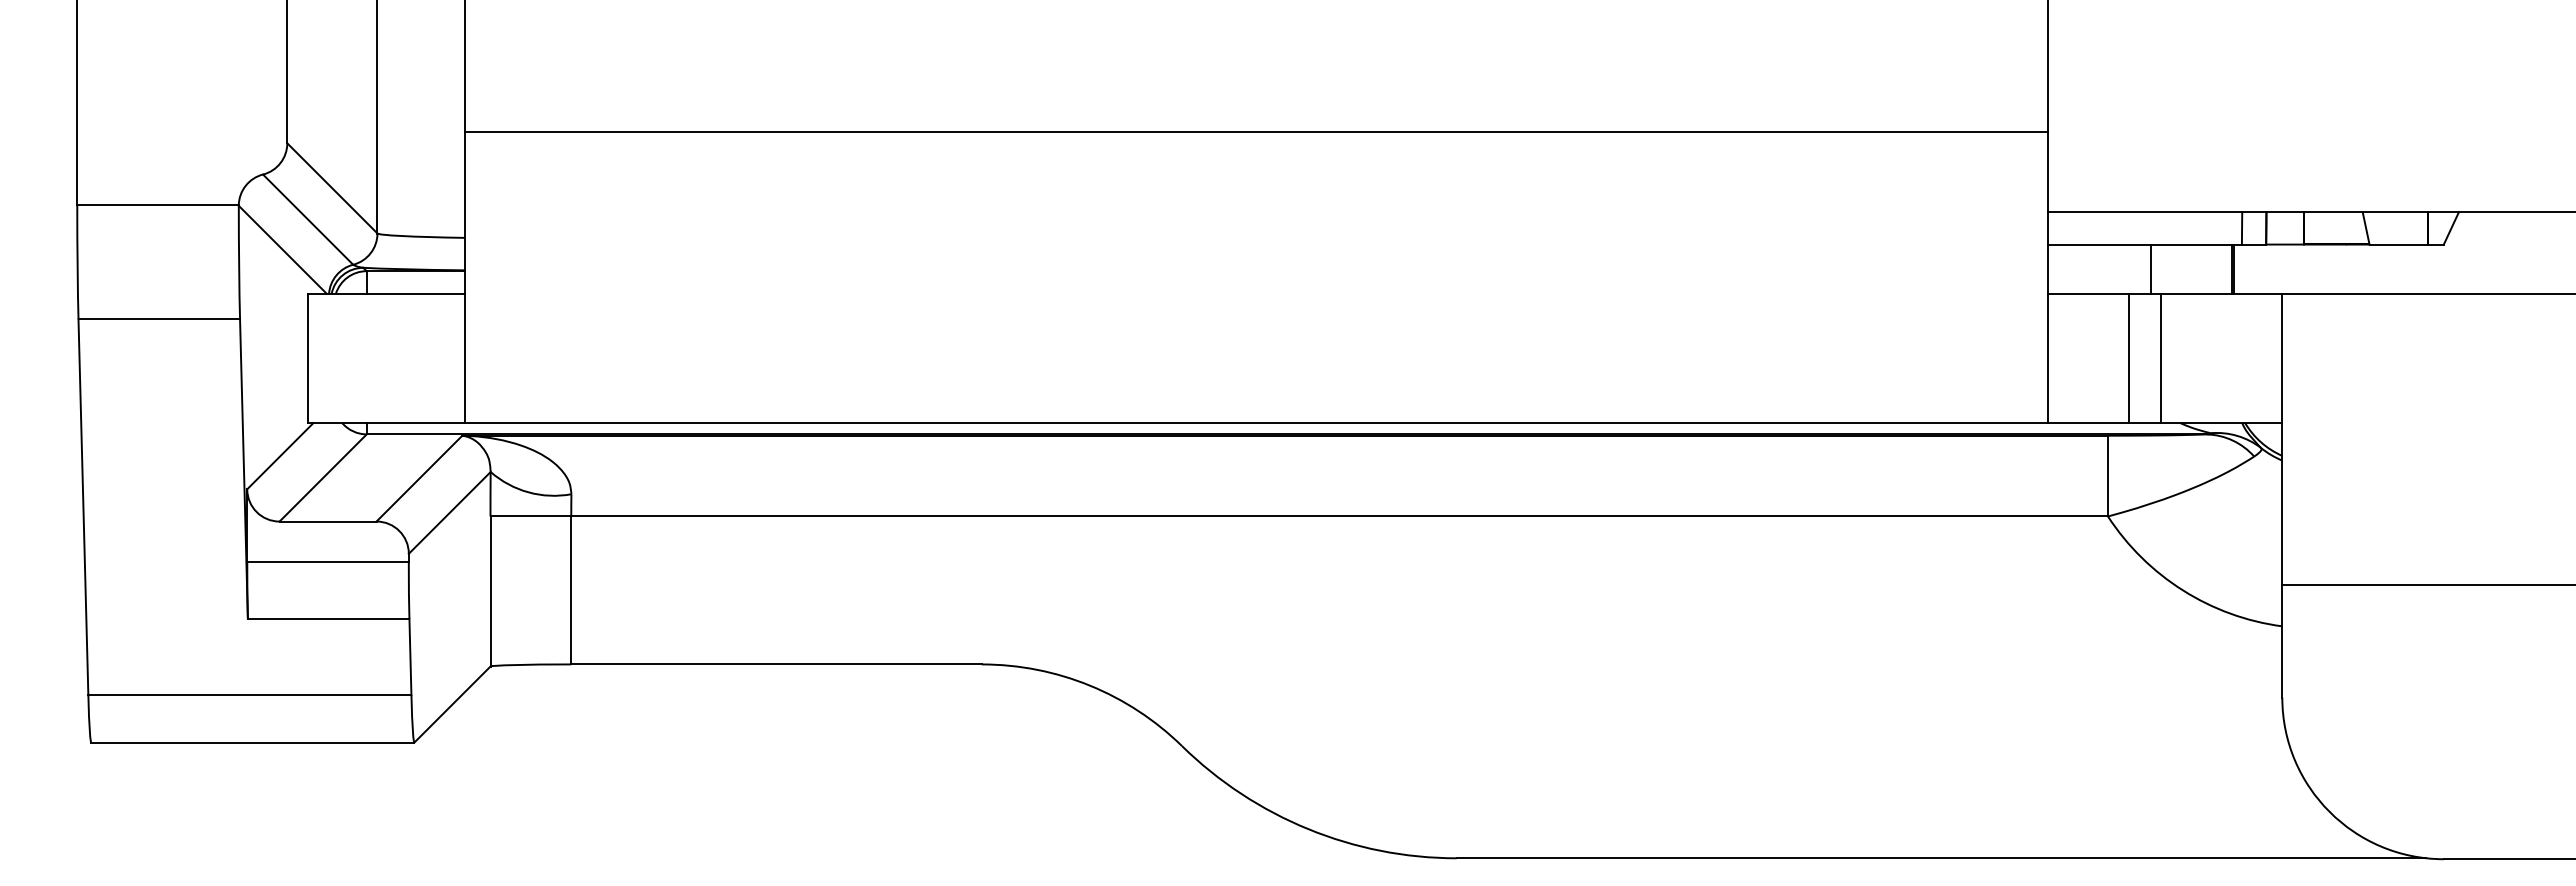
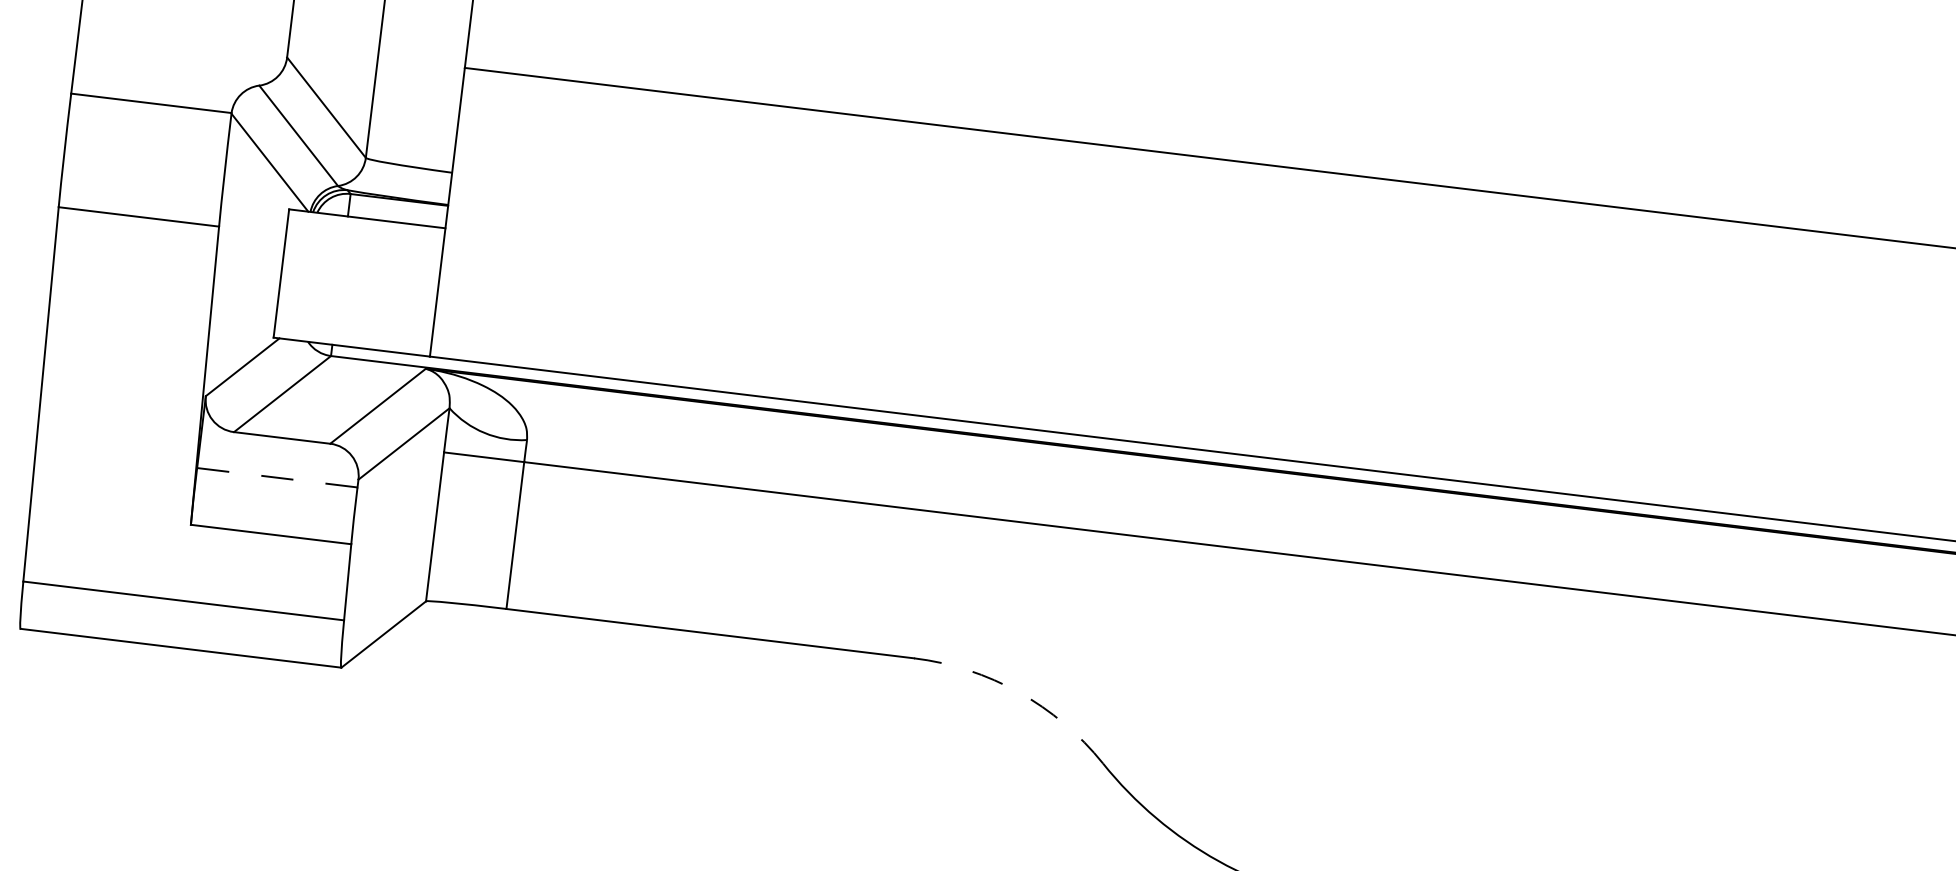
line: (328, 561) -> (277, 477), solid -> dashed
arc: (1090, 685) -> (1019, 692), solid -> dashed

